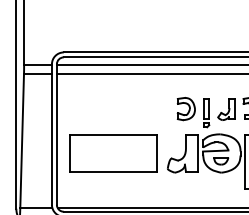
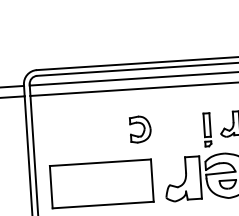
part: (185, 109) -> (139, 130), moved

